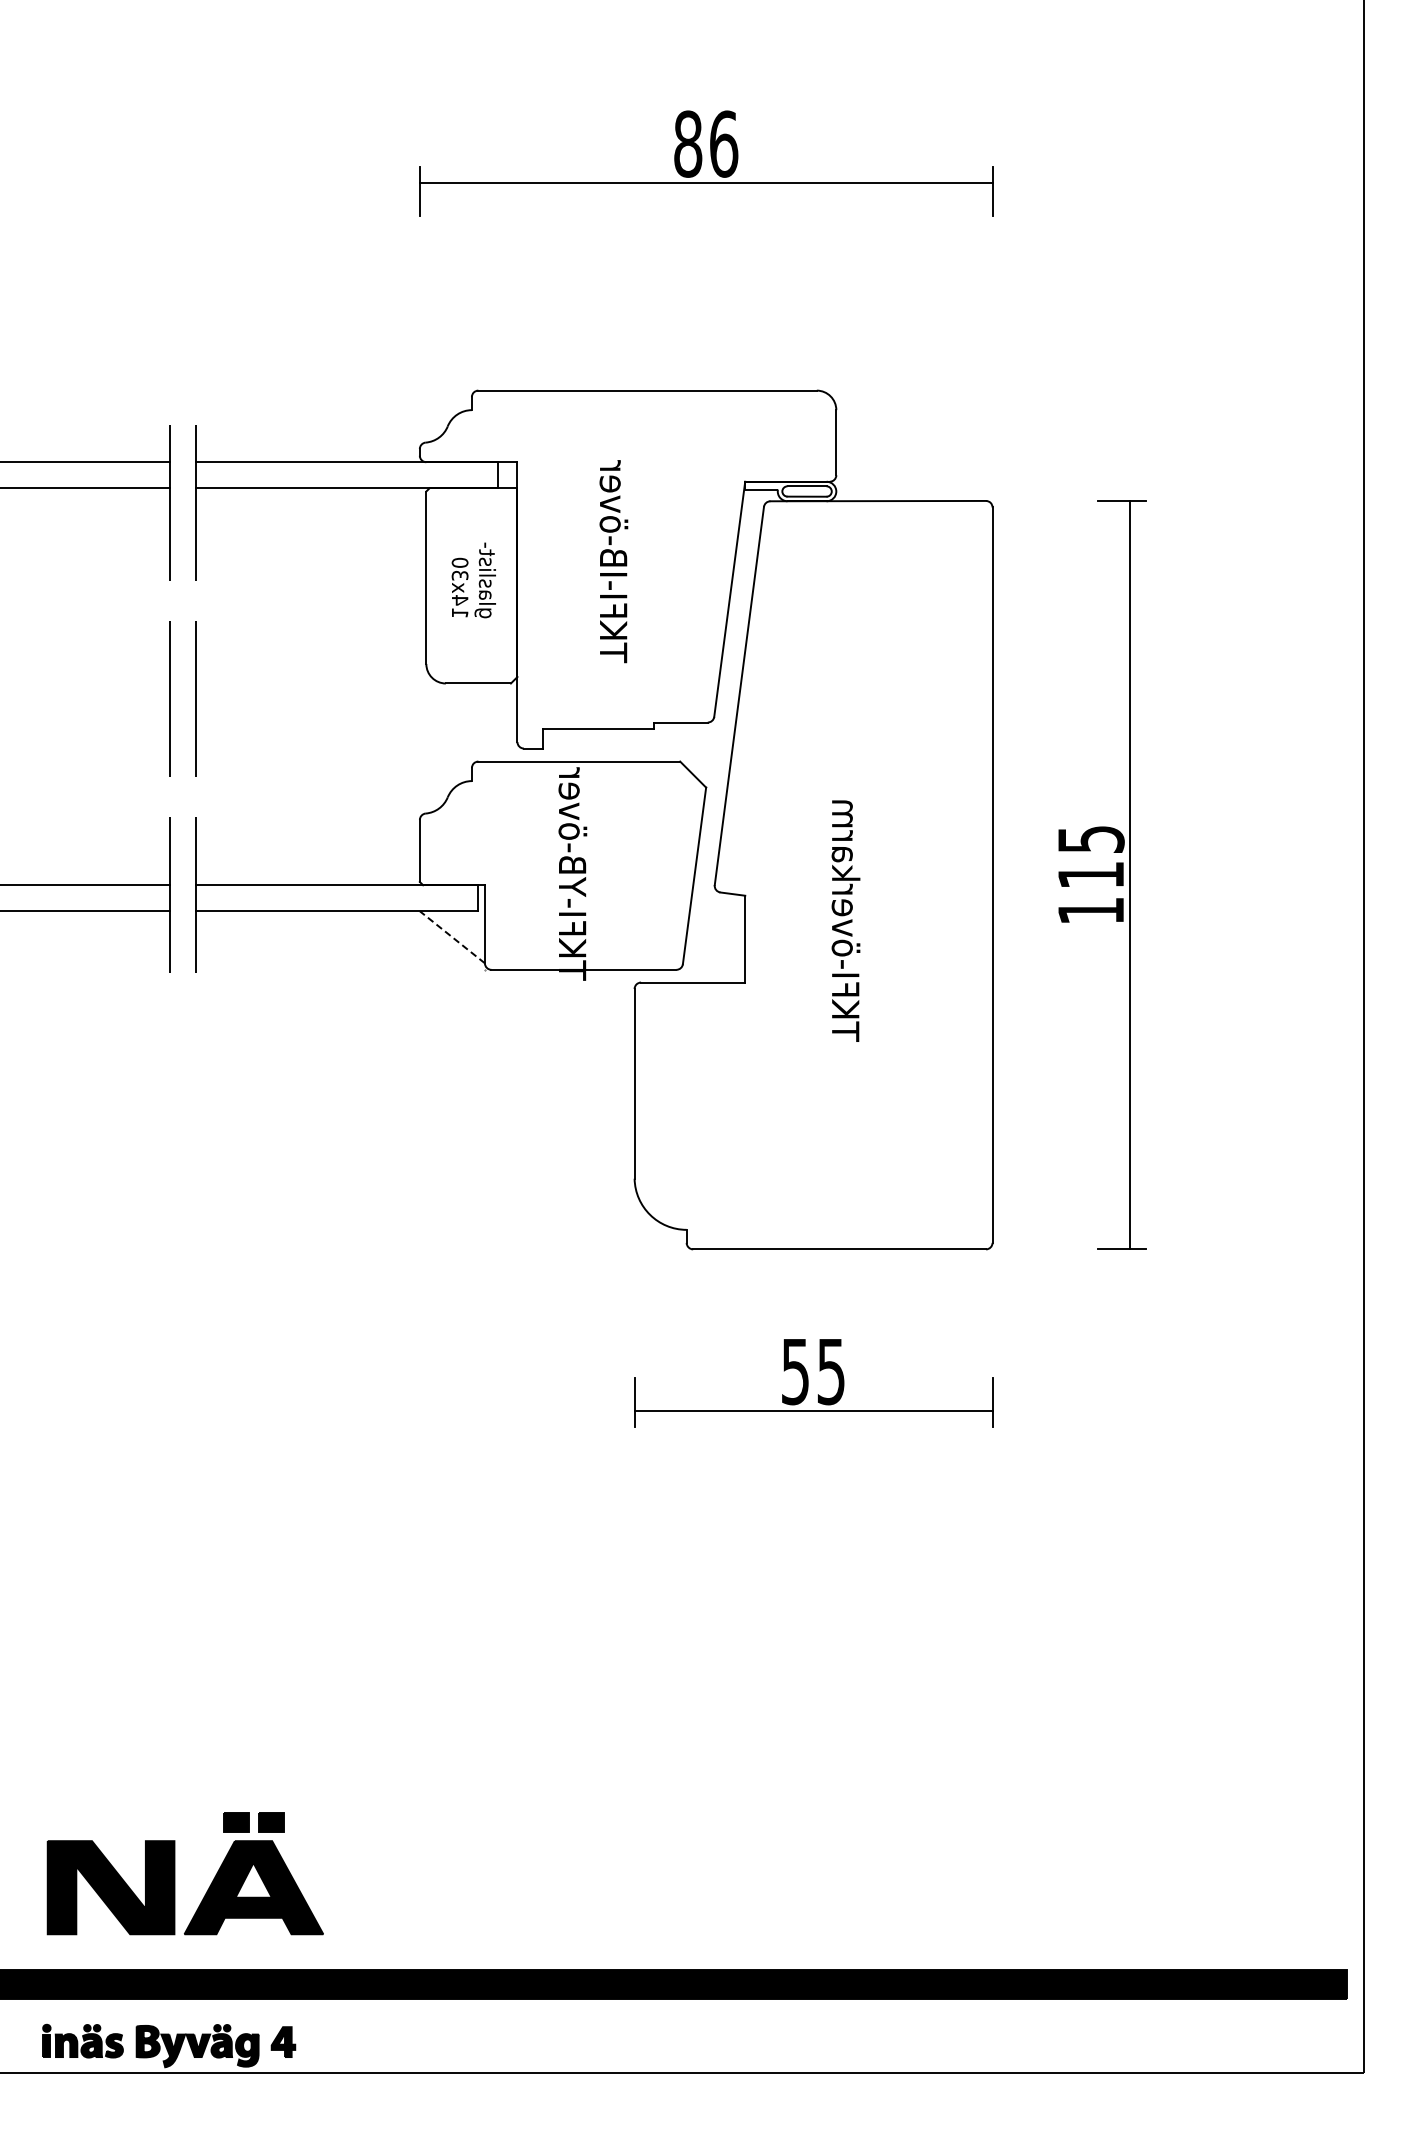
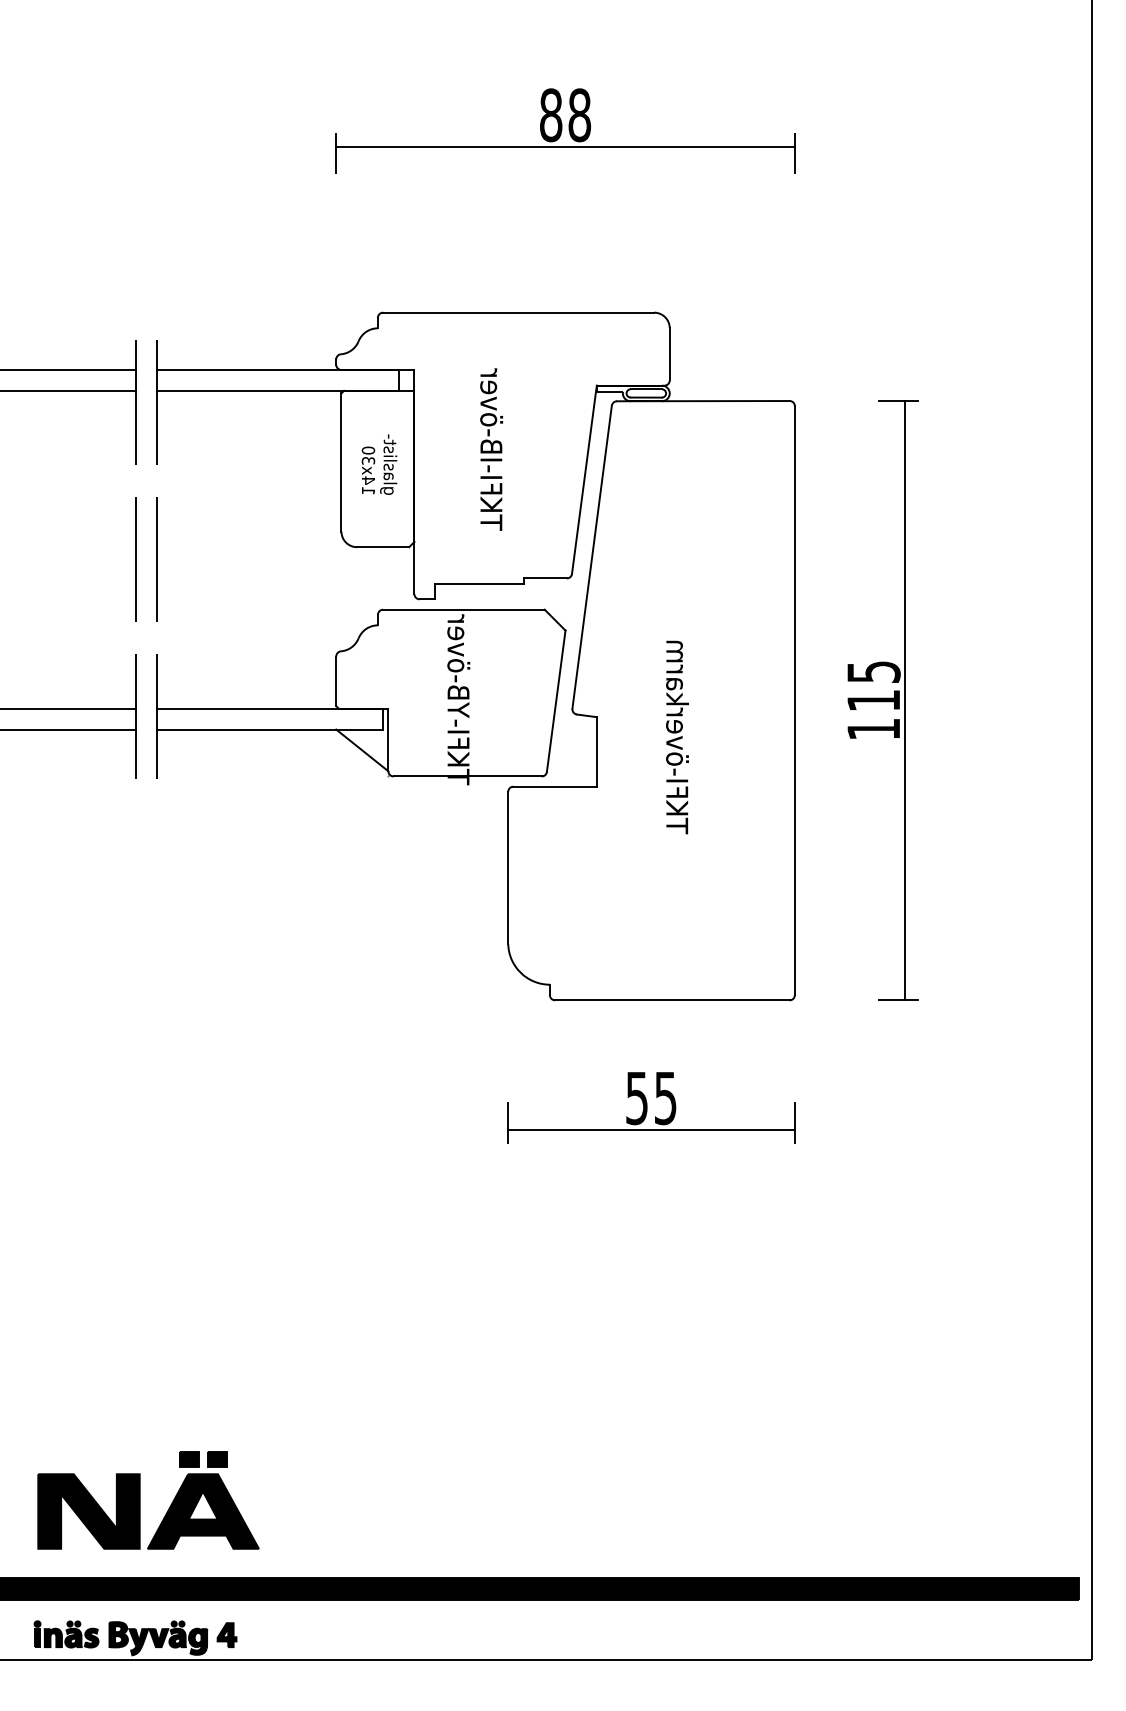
text: (724, 143) -> (580, 114), 86 -> 88
line: (452, 937) -> (362, 750), dashed -> solid

